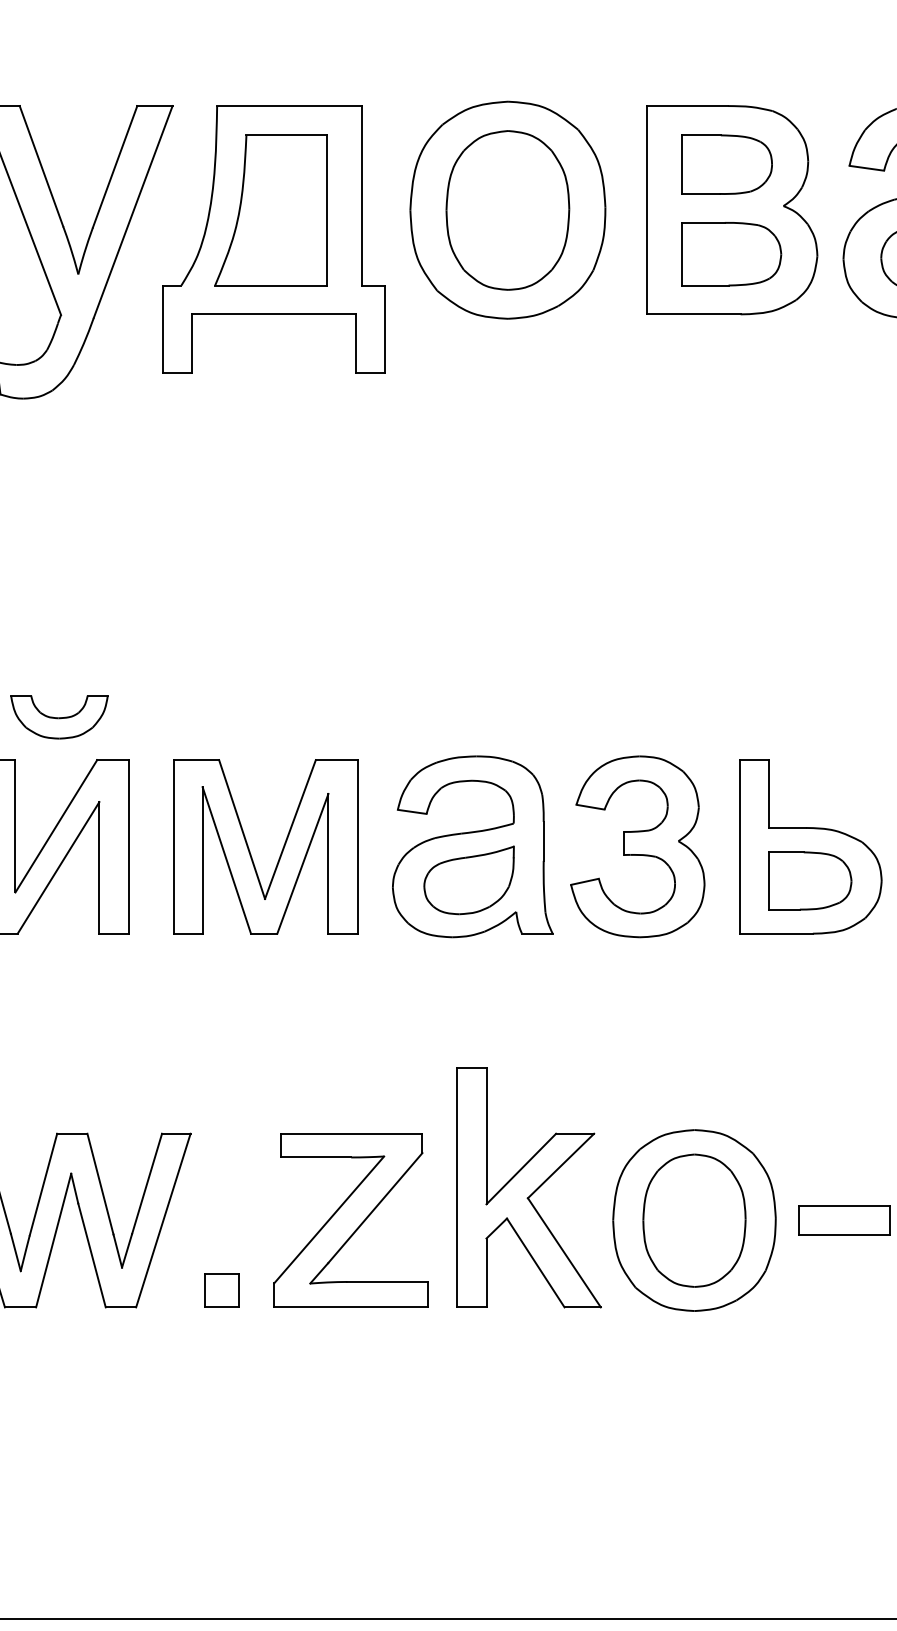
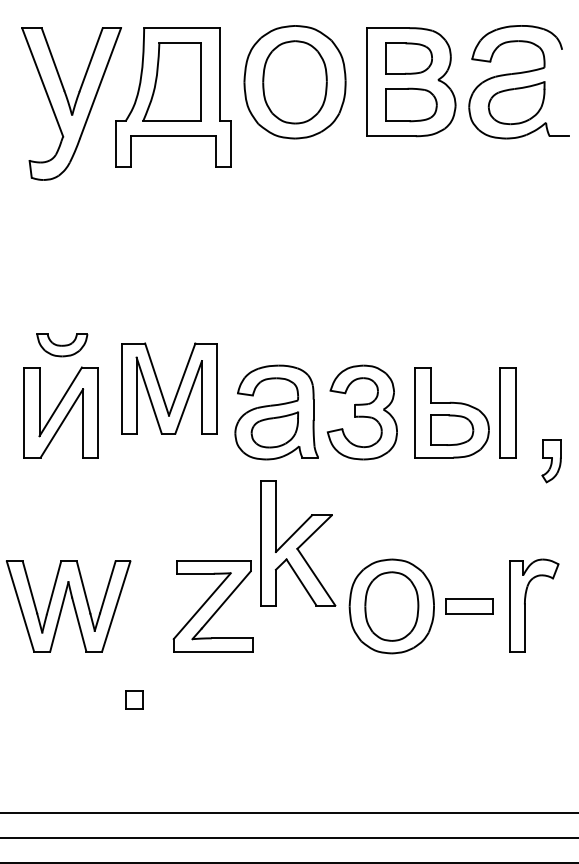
part: (279, 852) -> (176, 391), moved
part: (529, 1187) -> (298, 543), moved
part: (221, 1289) -> (134, 699), moved

